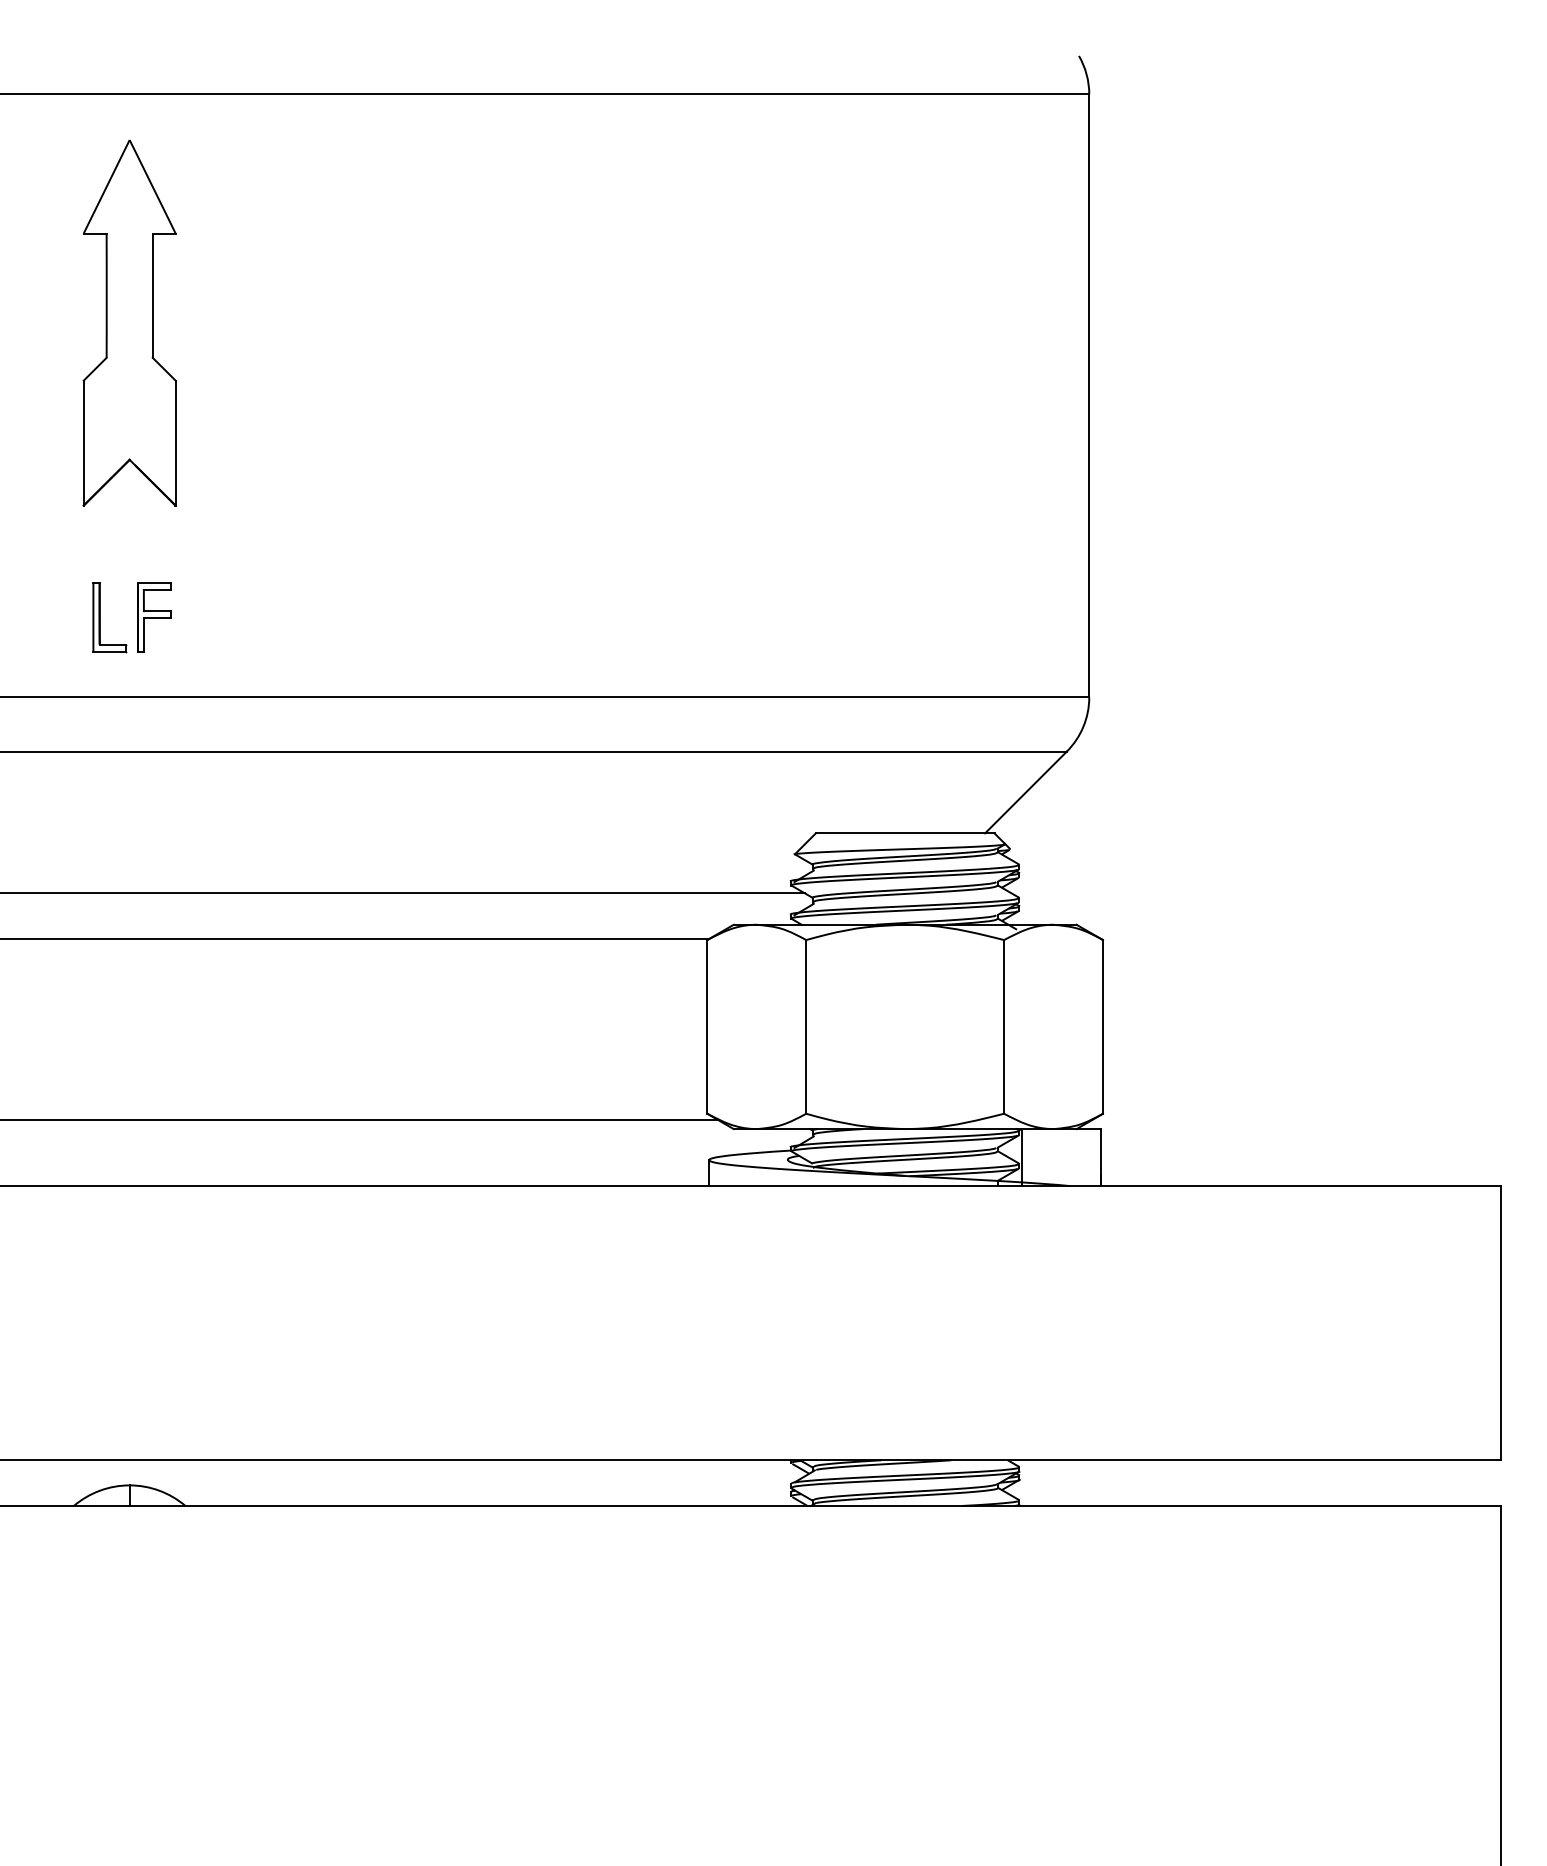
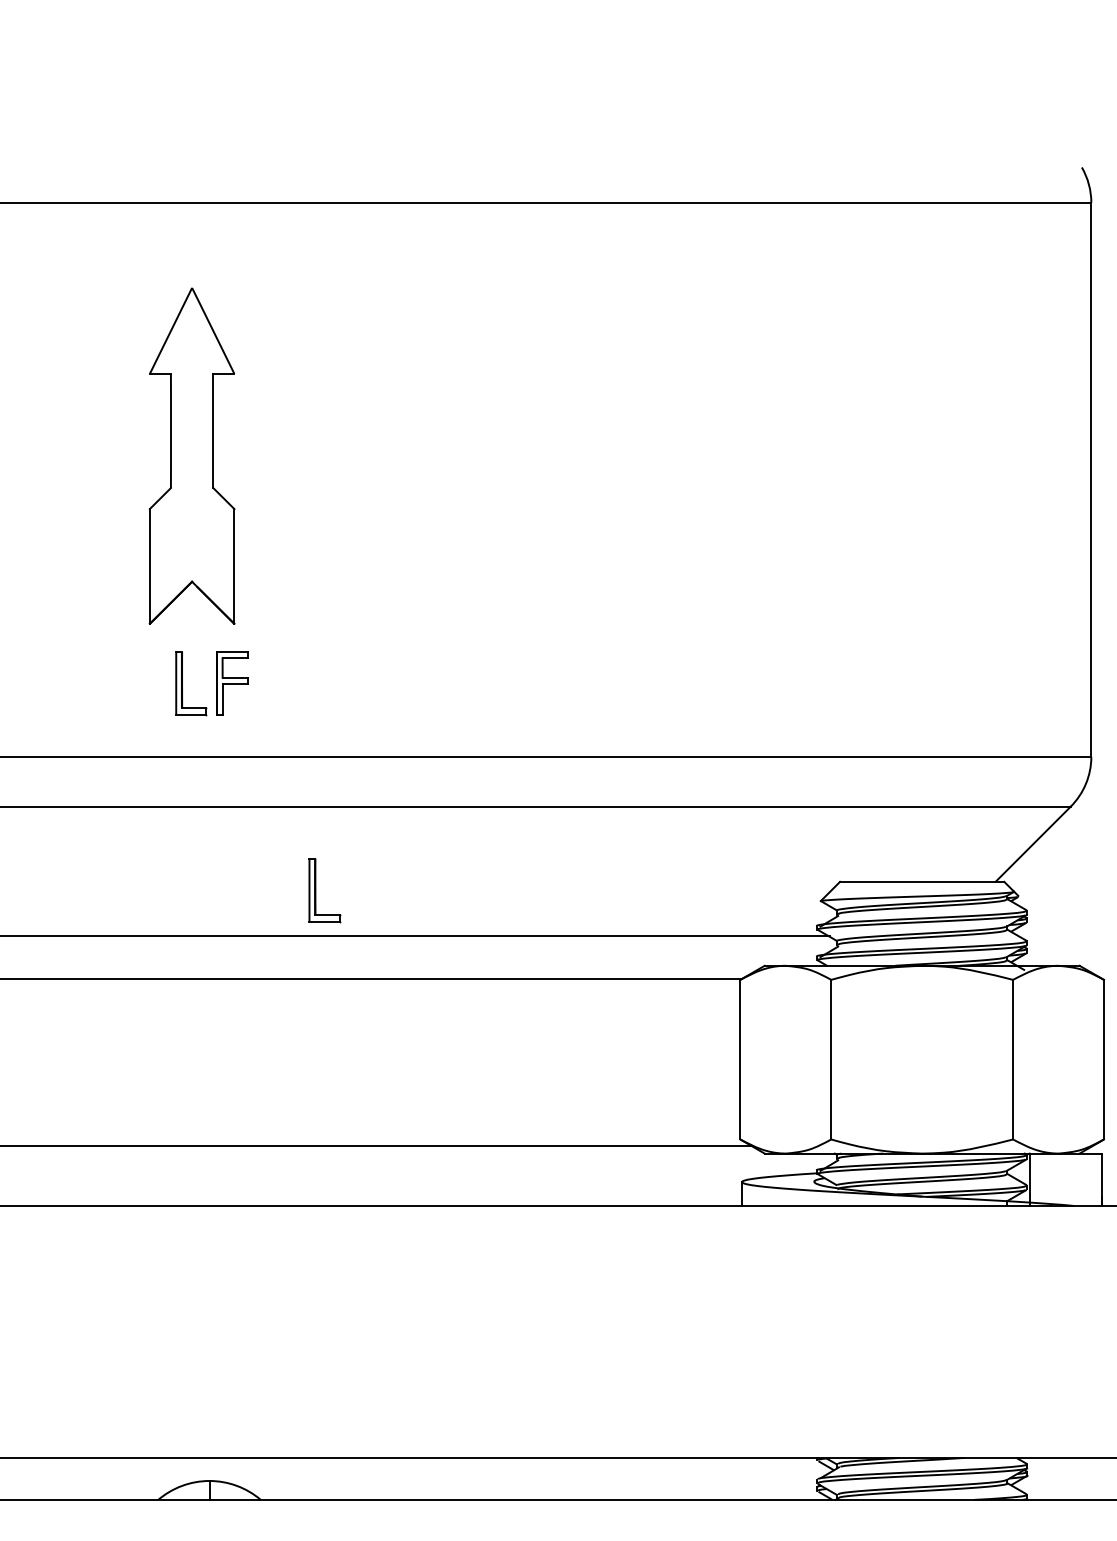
part: (129, 322) -> (191, 455), moved
part: (245, 842) -> (315, 890), added

